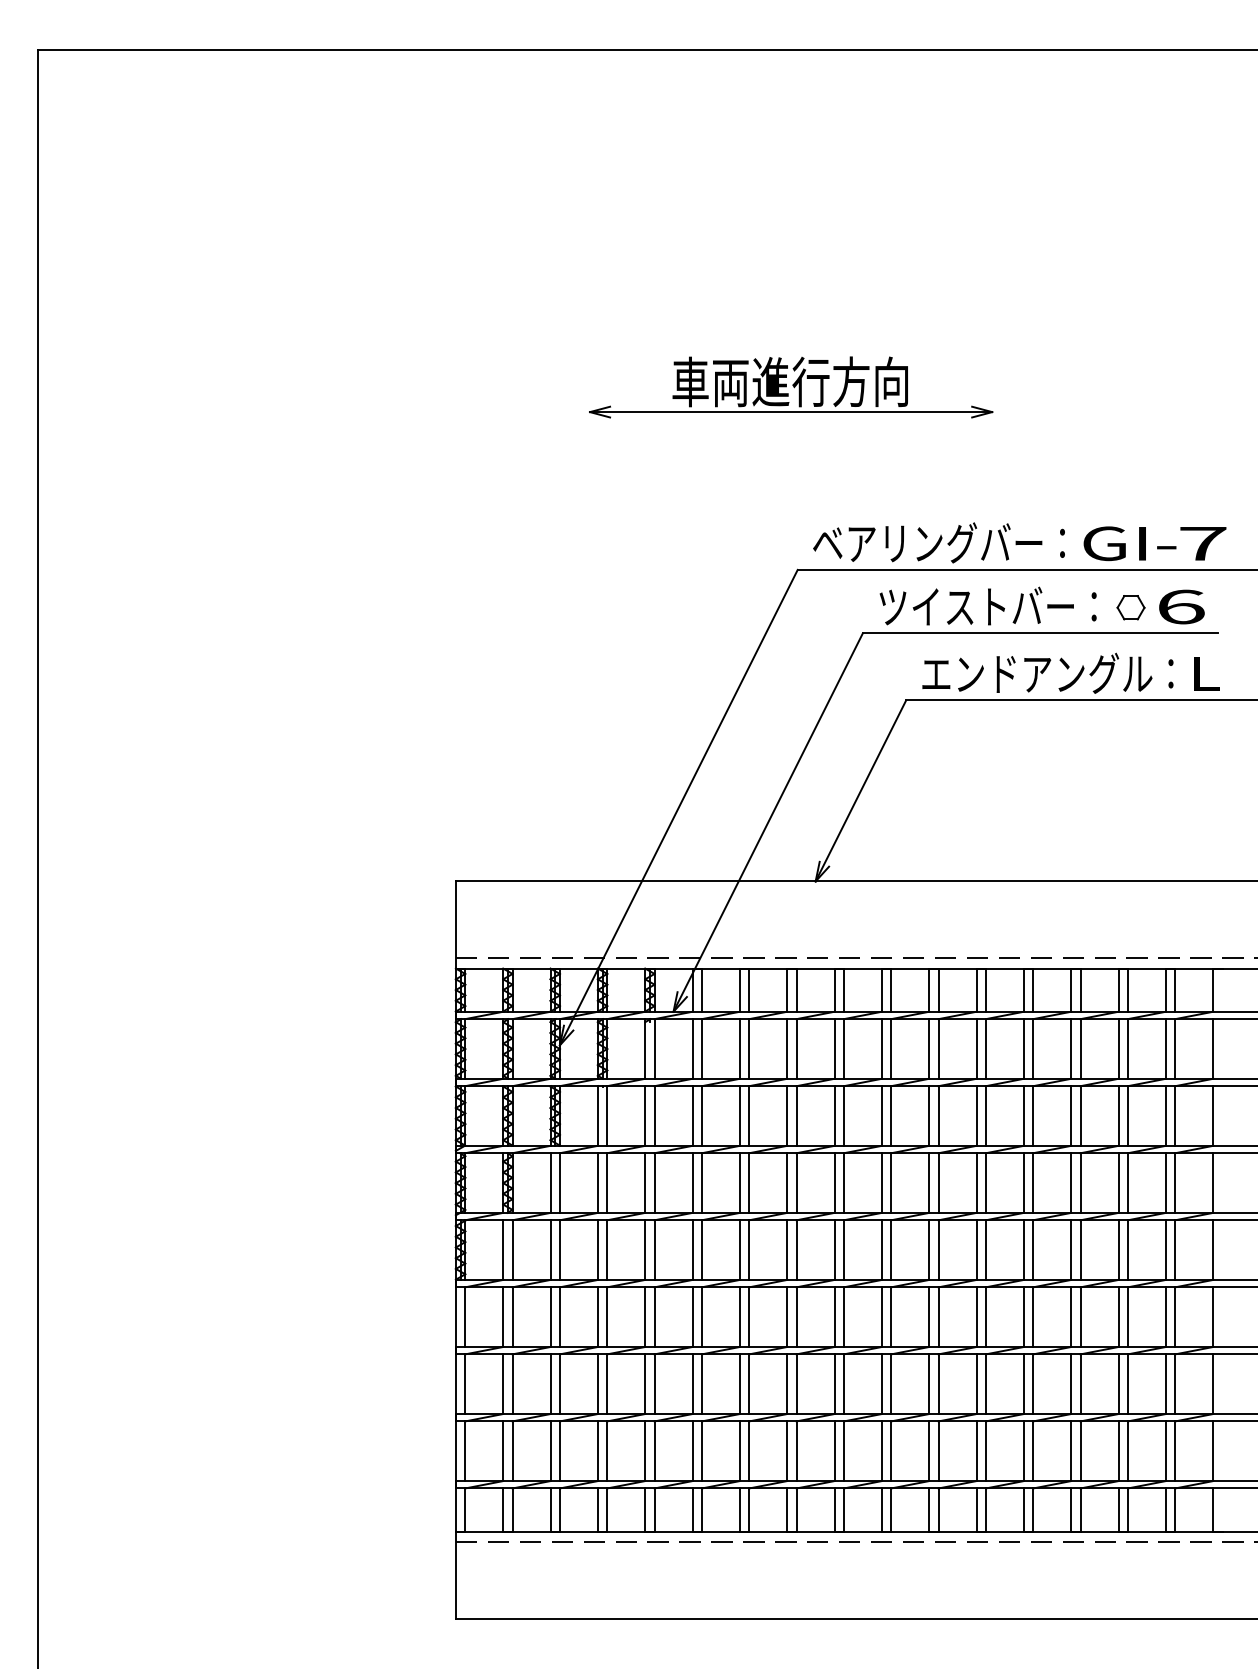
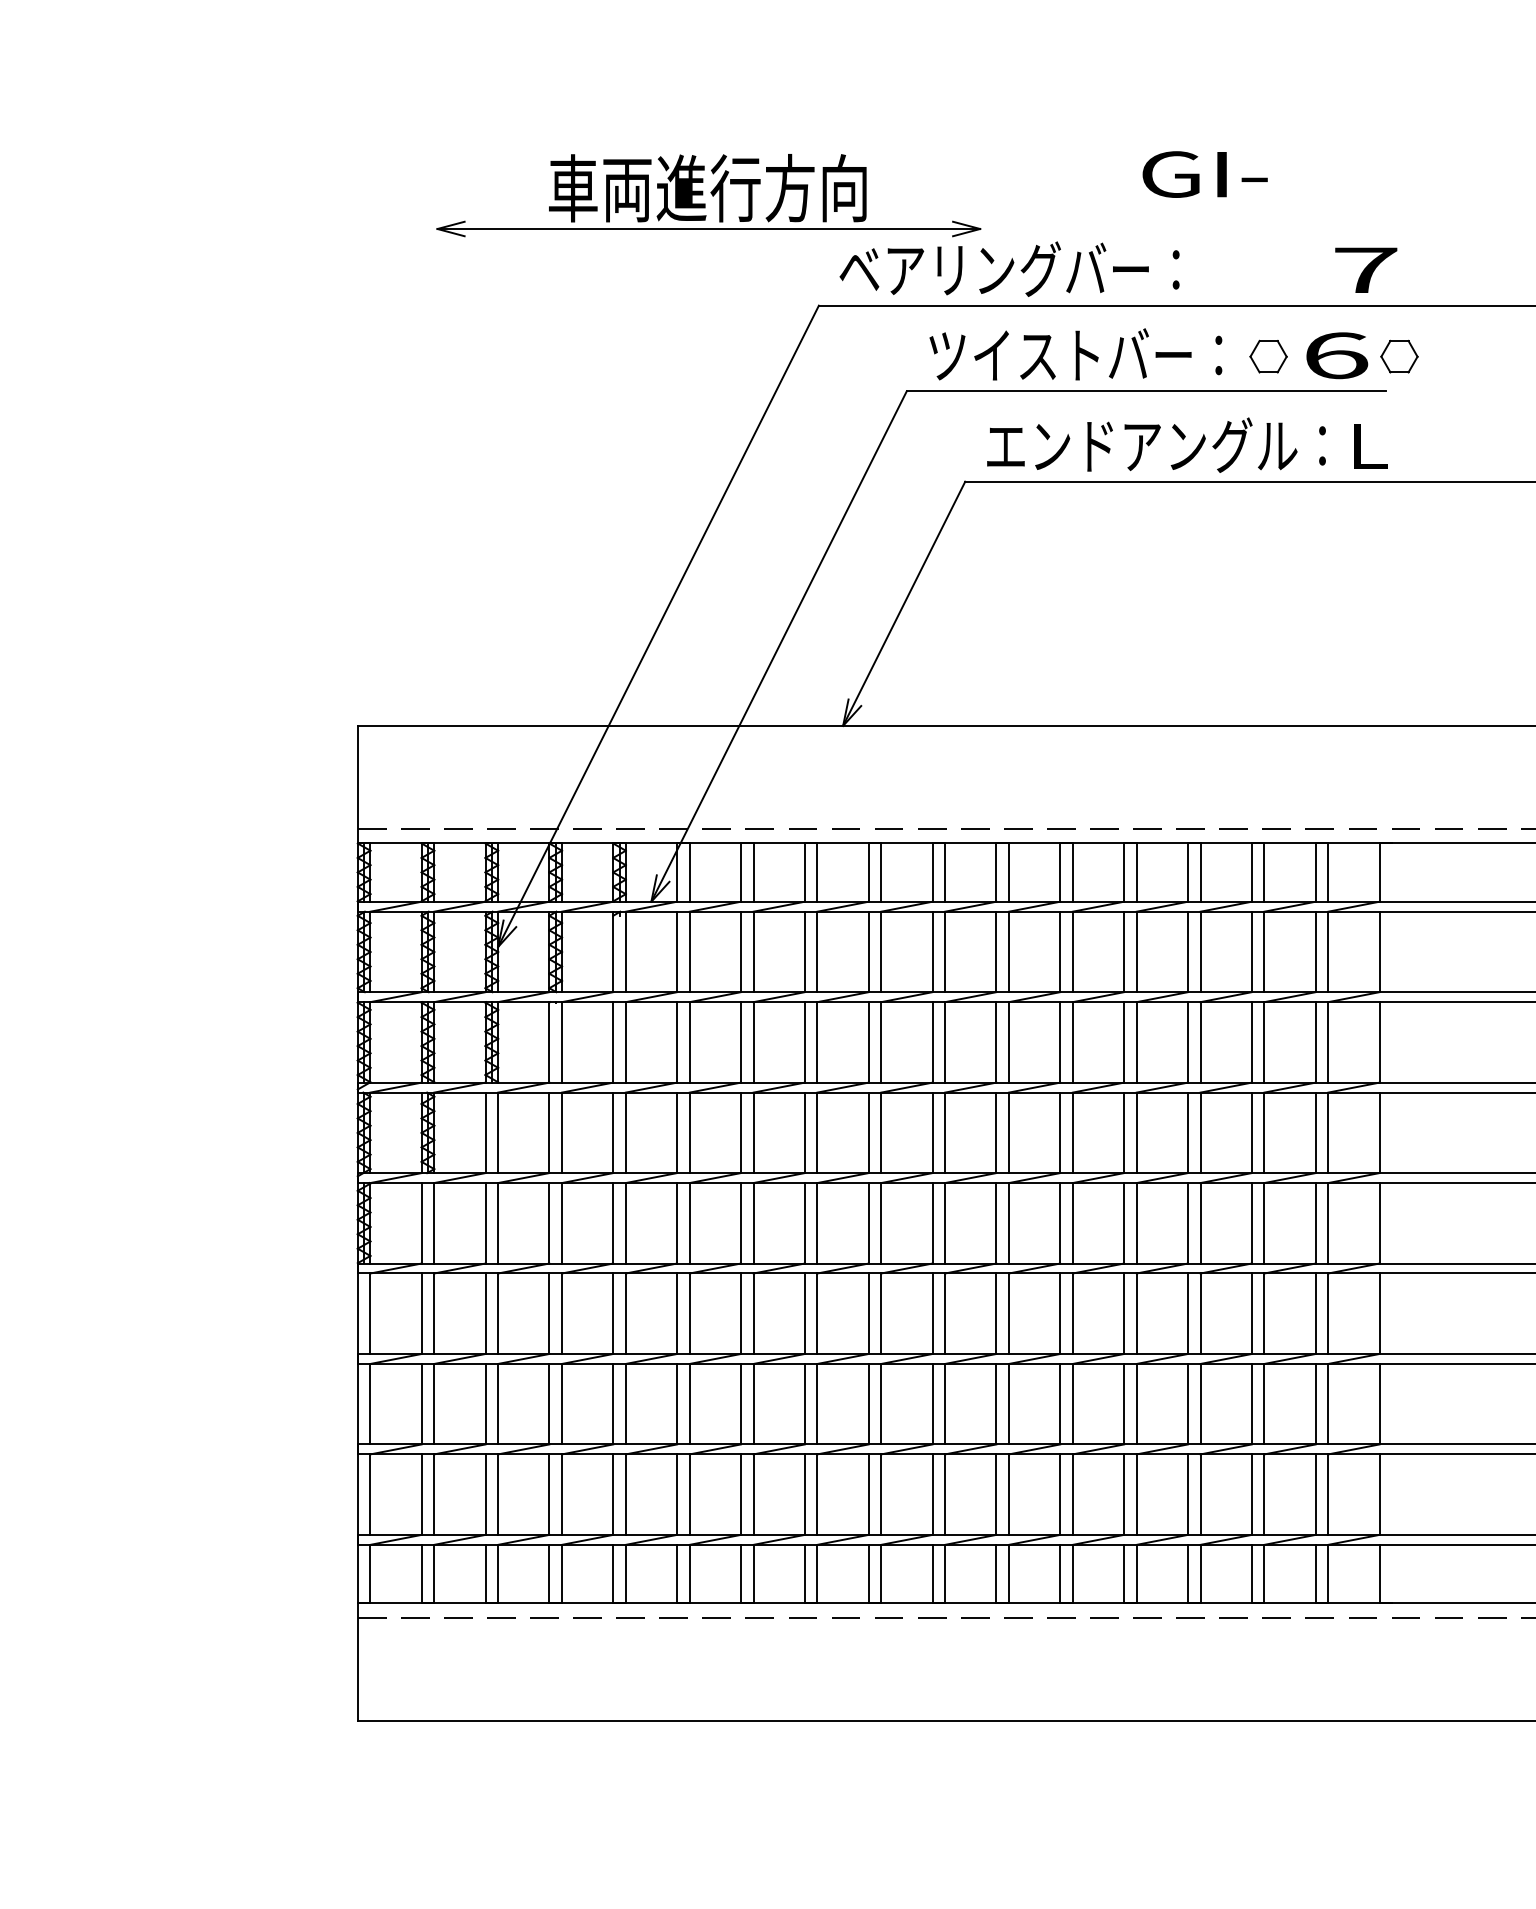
part: (791, 387) -> (709, 195), moved
text: (1129, 543) -> (1204, 174), moved
part: (1227, 607) -> (1398, 356), added

